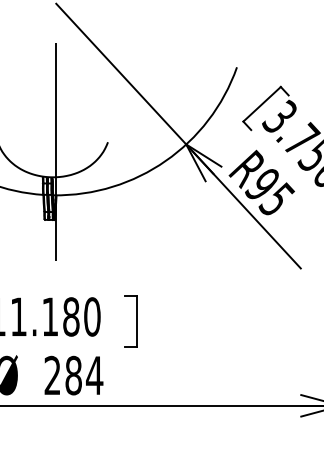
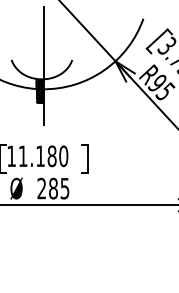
text: (93, 375) -> (64, 188), 284 -> 285

